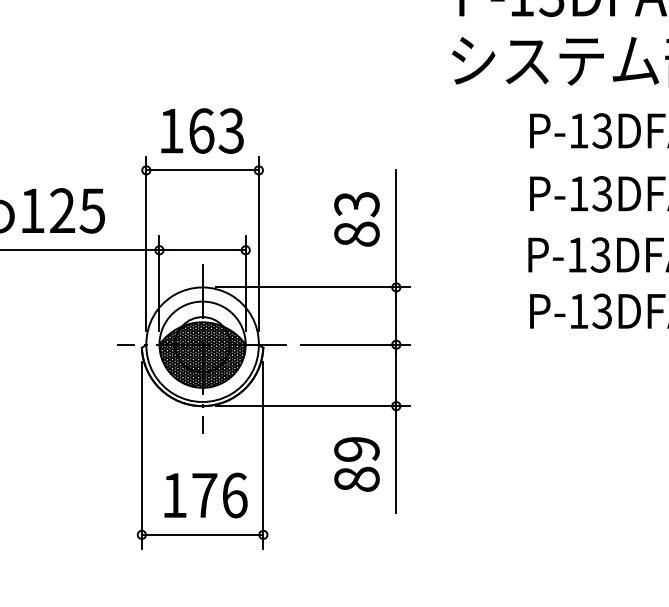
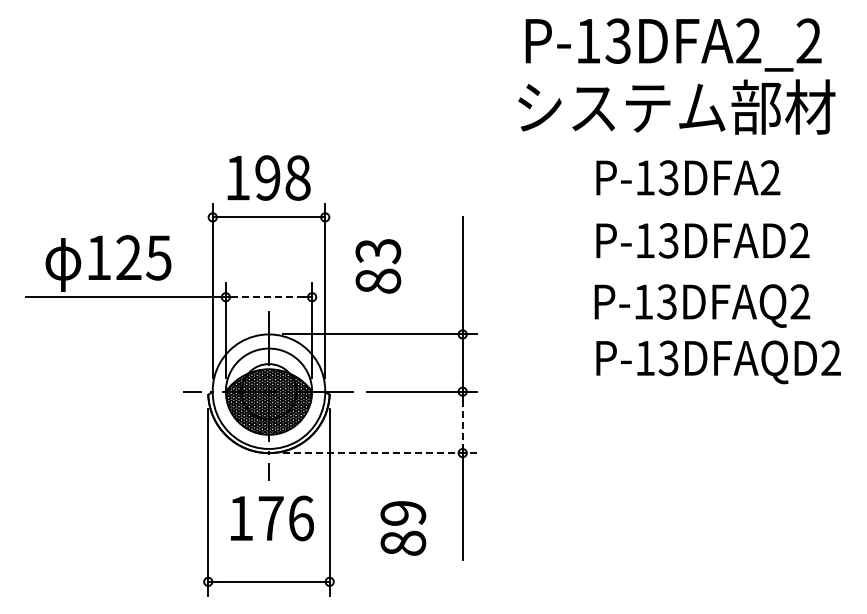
text: (216, 130) -> (282, 177), 163 -> 198
text: (357, 219) -> (378, 266), moved
line: (202, 250) -> (268, 297), solid -> dashed
line: (396, 375) -> (462, 422), solid -> dashed
line: (313, 406) -> (379, 453), solid -> dashed
text: (357, 464) -> (403, 528), moved
text: (206, 495) -> (272, 518), moved

